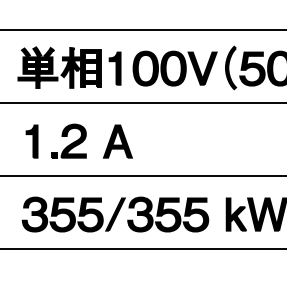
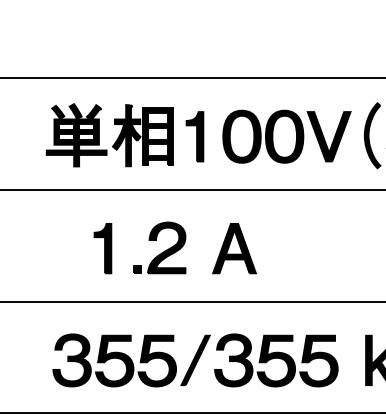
part: (78, 140) -> (174, 246), moved

